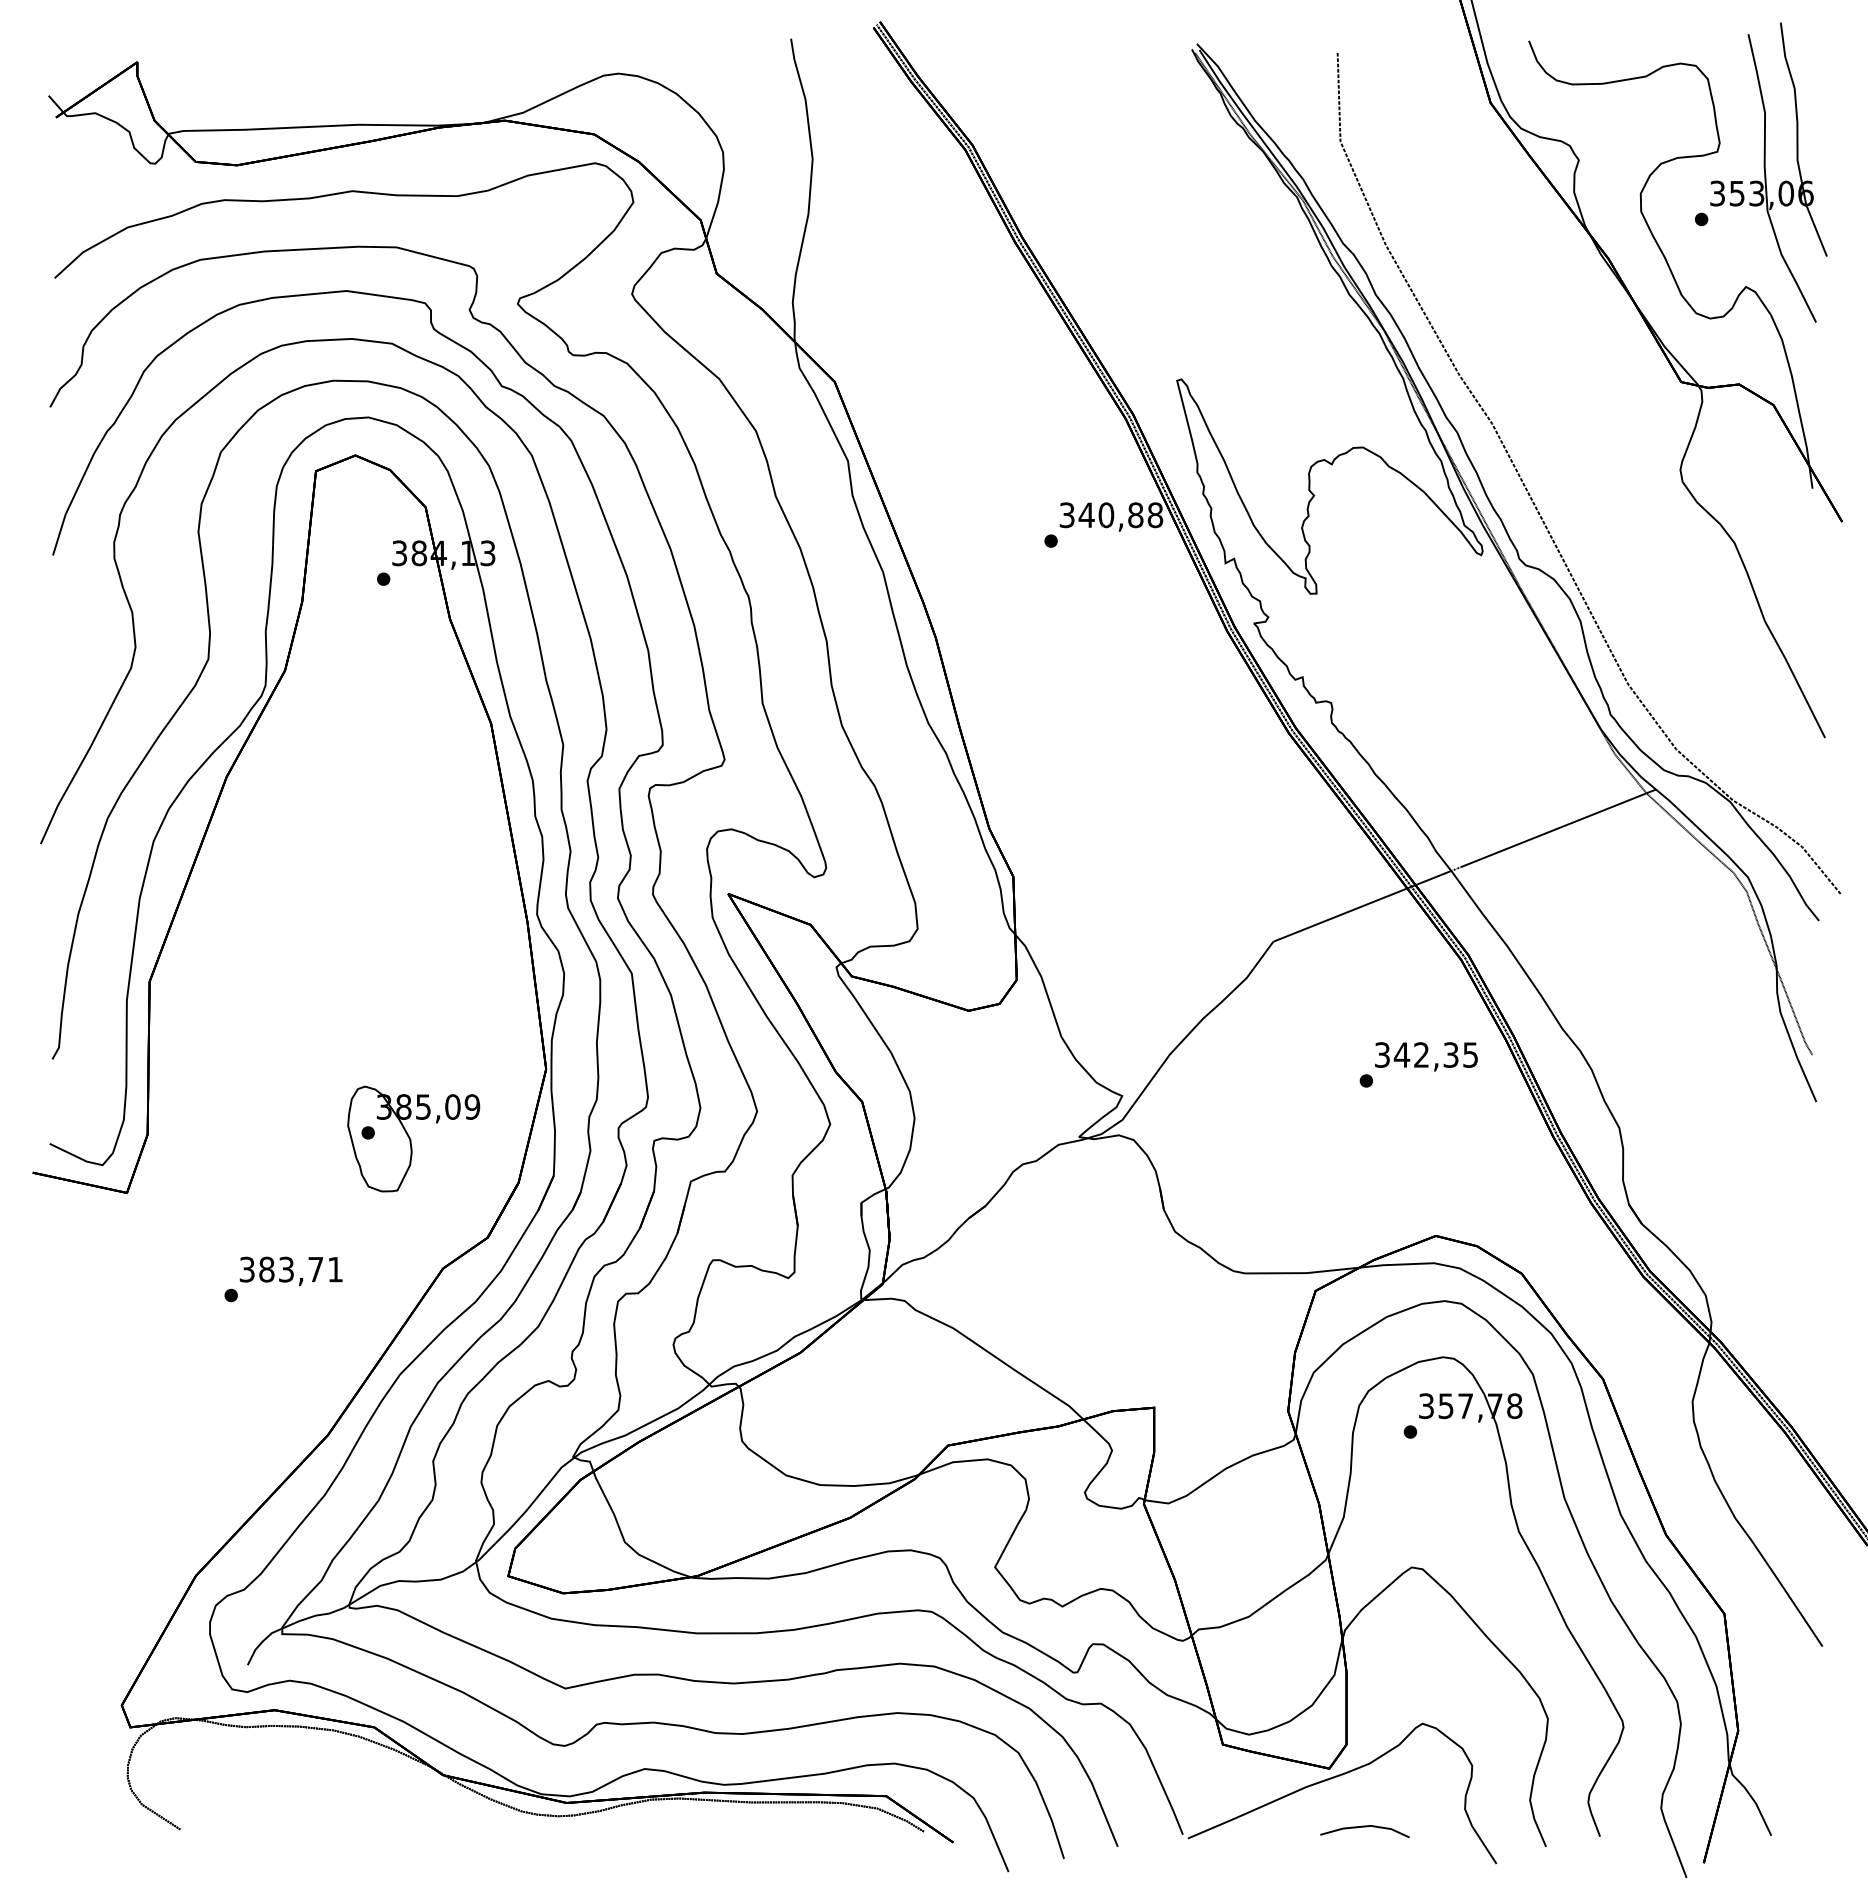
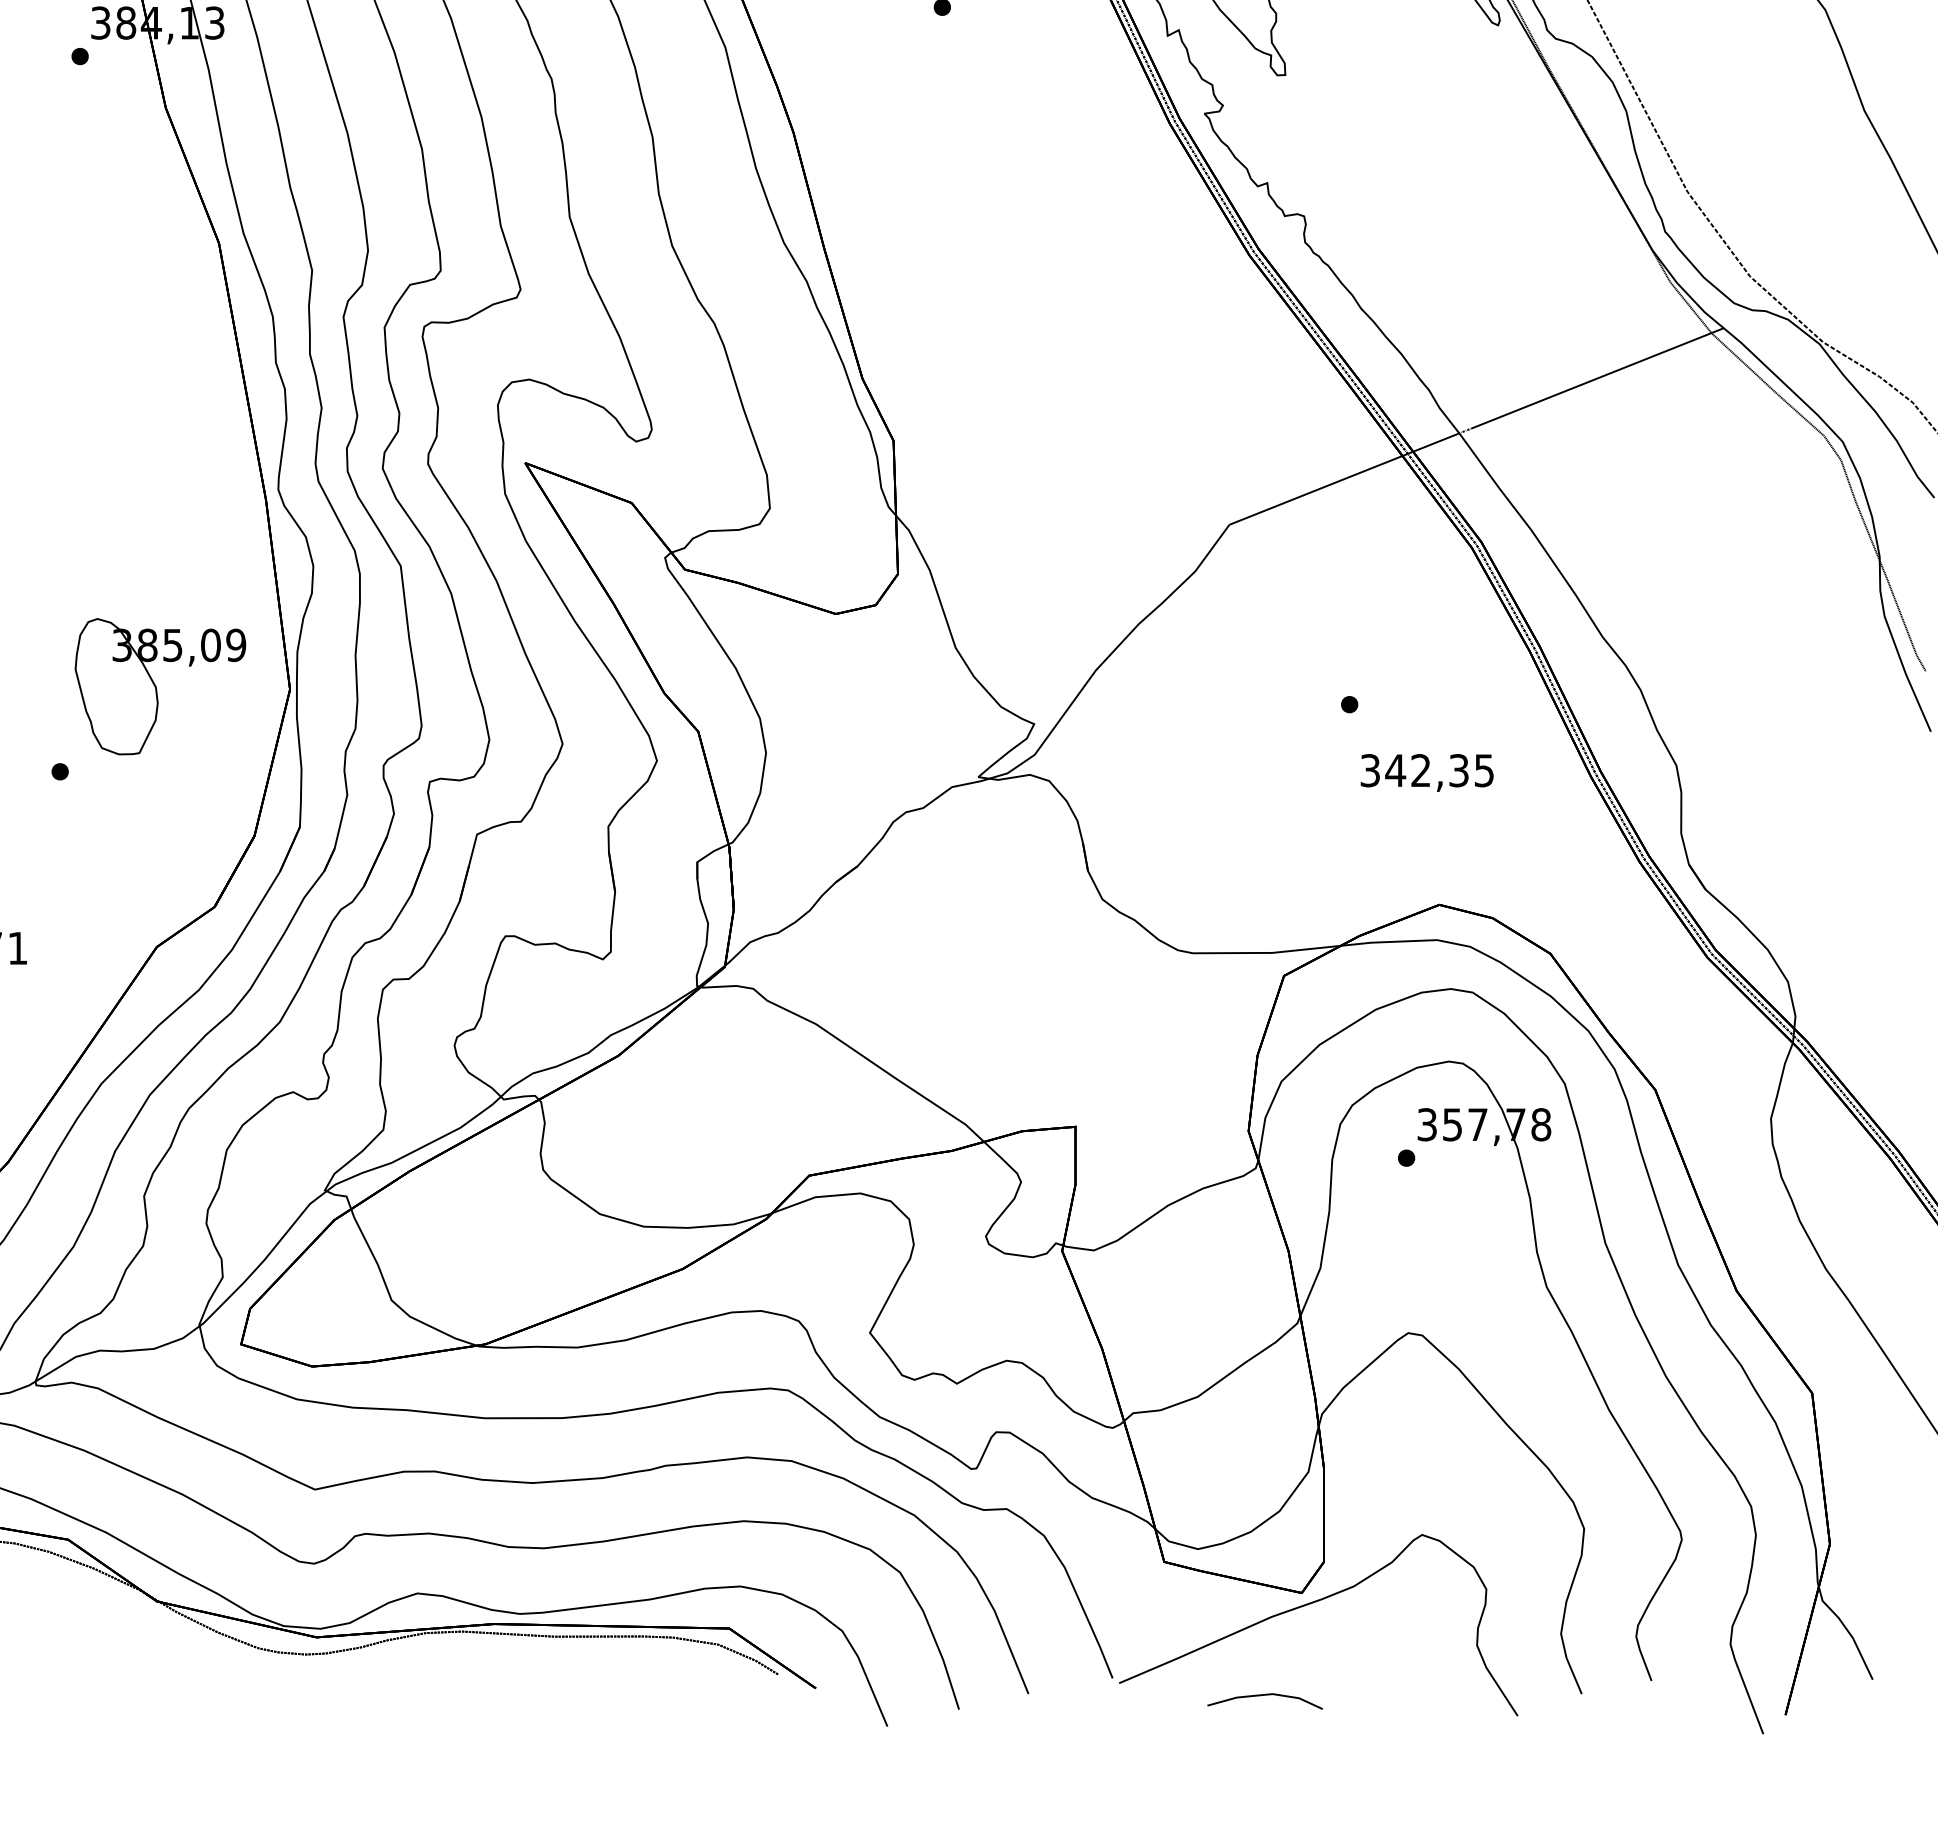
text: (1426, 1056) -> (1427, 772), moved
part: (413, 1138) -> (160, 685), moved
line: (1364, 1827) -> (1264, 1696), moved

